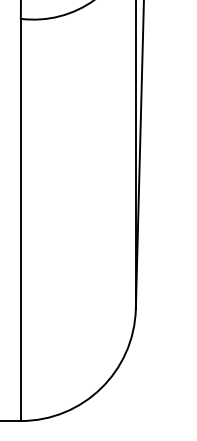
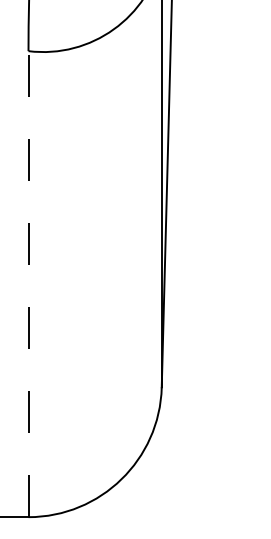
line: (20, 219) -> (28, 283), solid -> dashed

